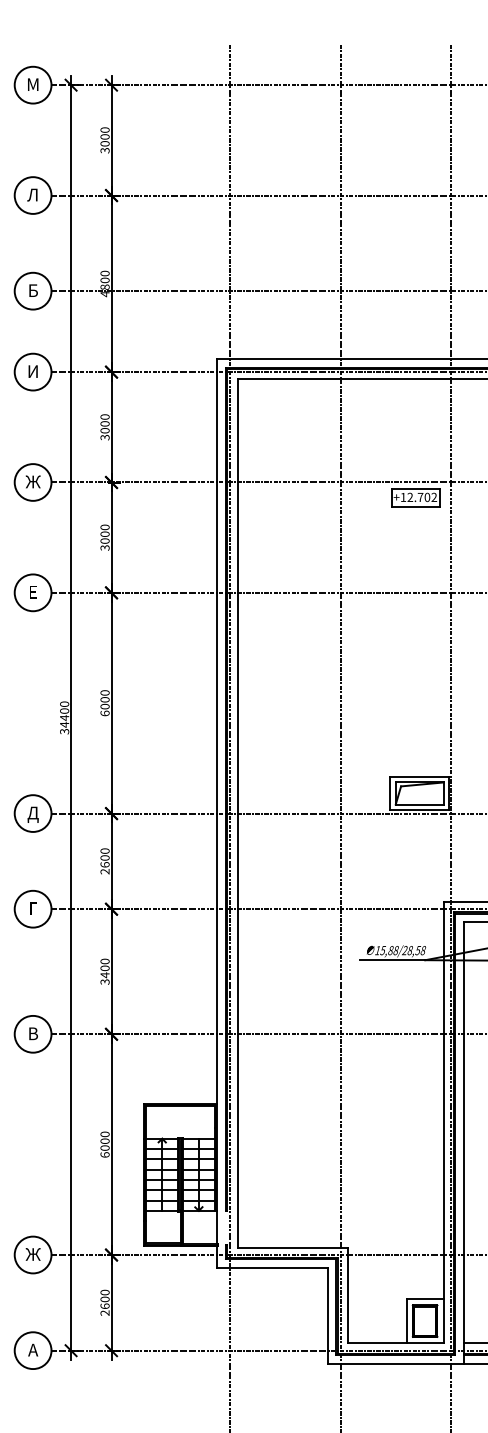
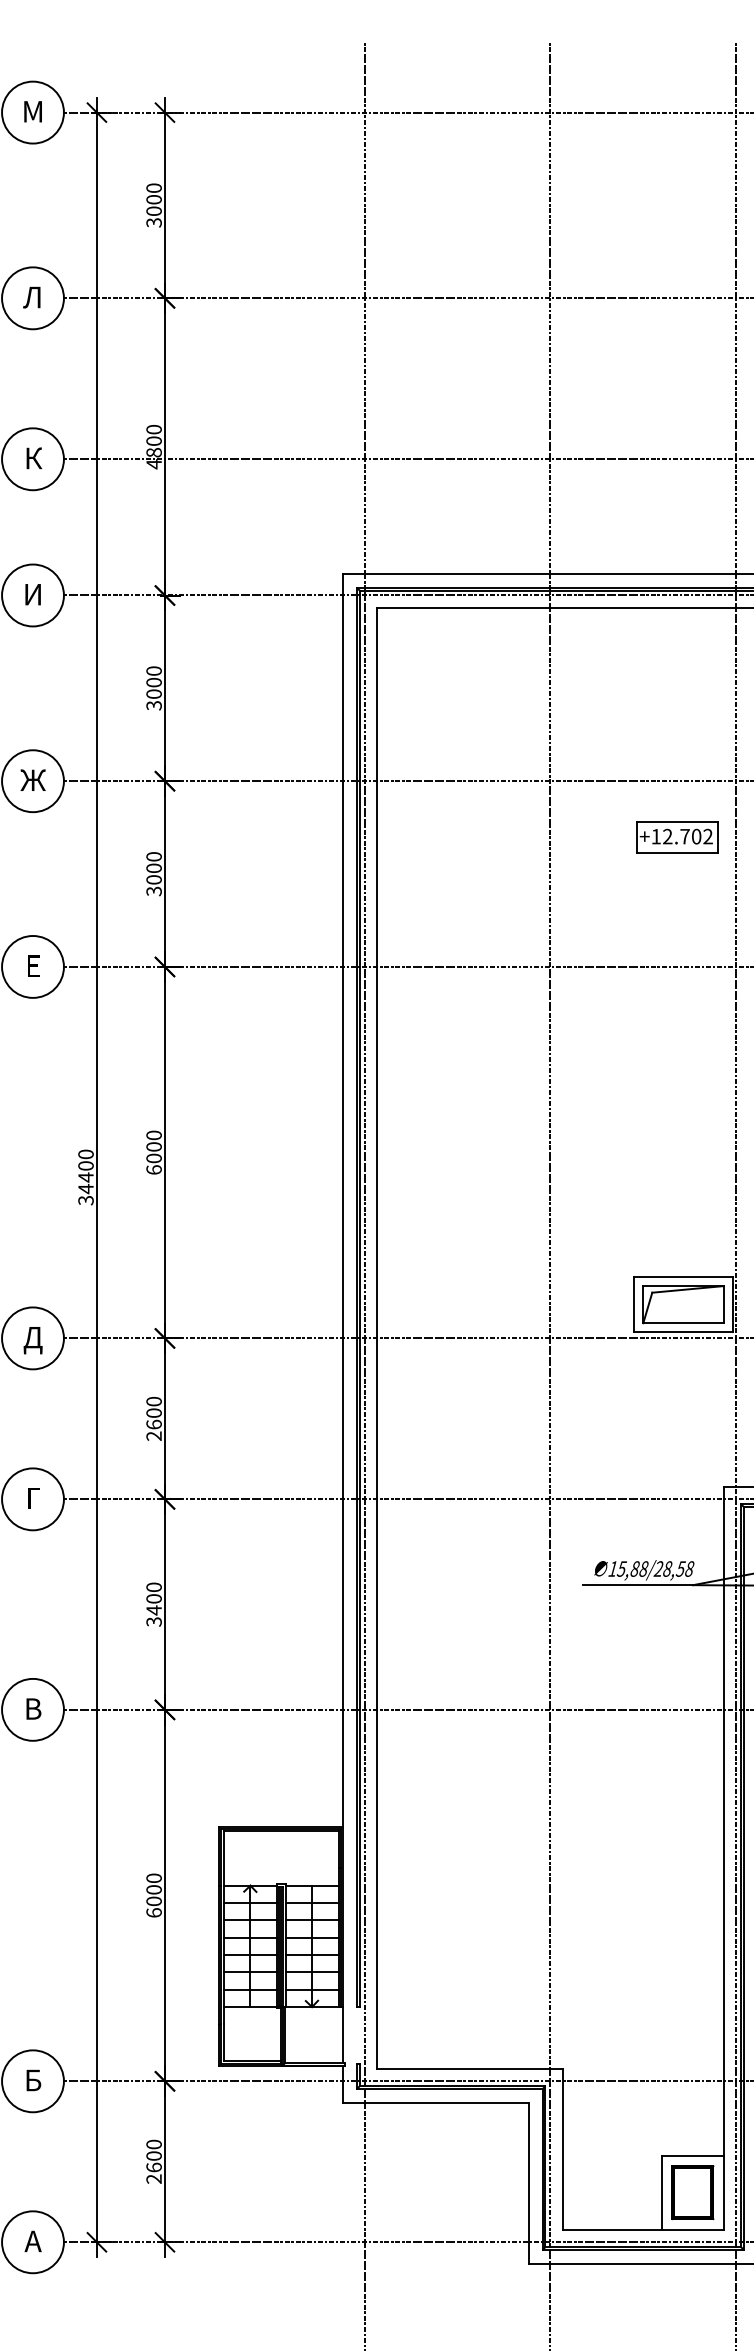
text: (34, 290) -> (35, 458), Б -> К
part: (415, 497) -> (676, 836), moved
text: (32, 1254) -> (31, 2080), Ж -> Б

